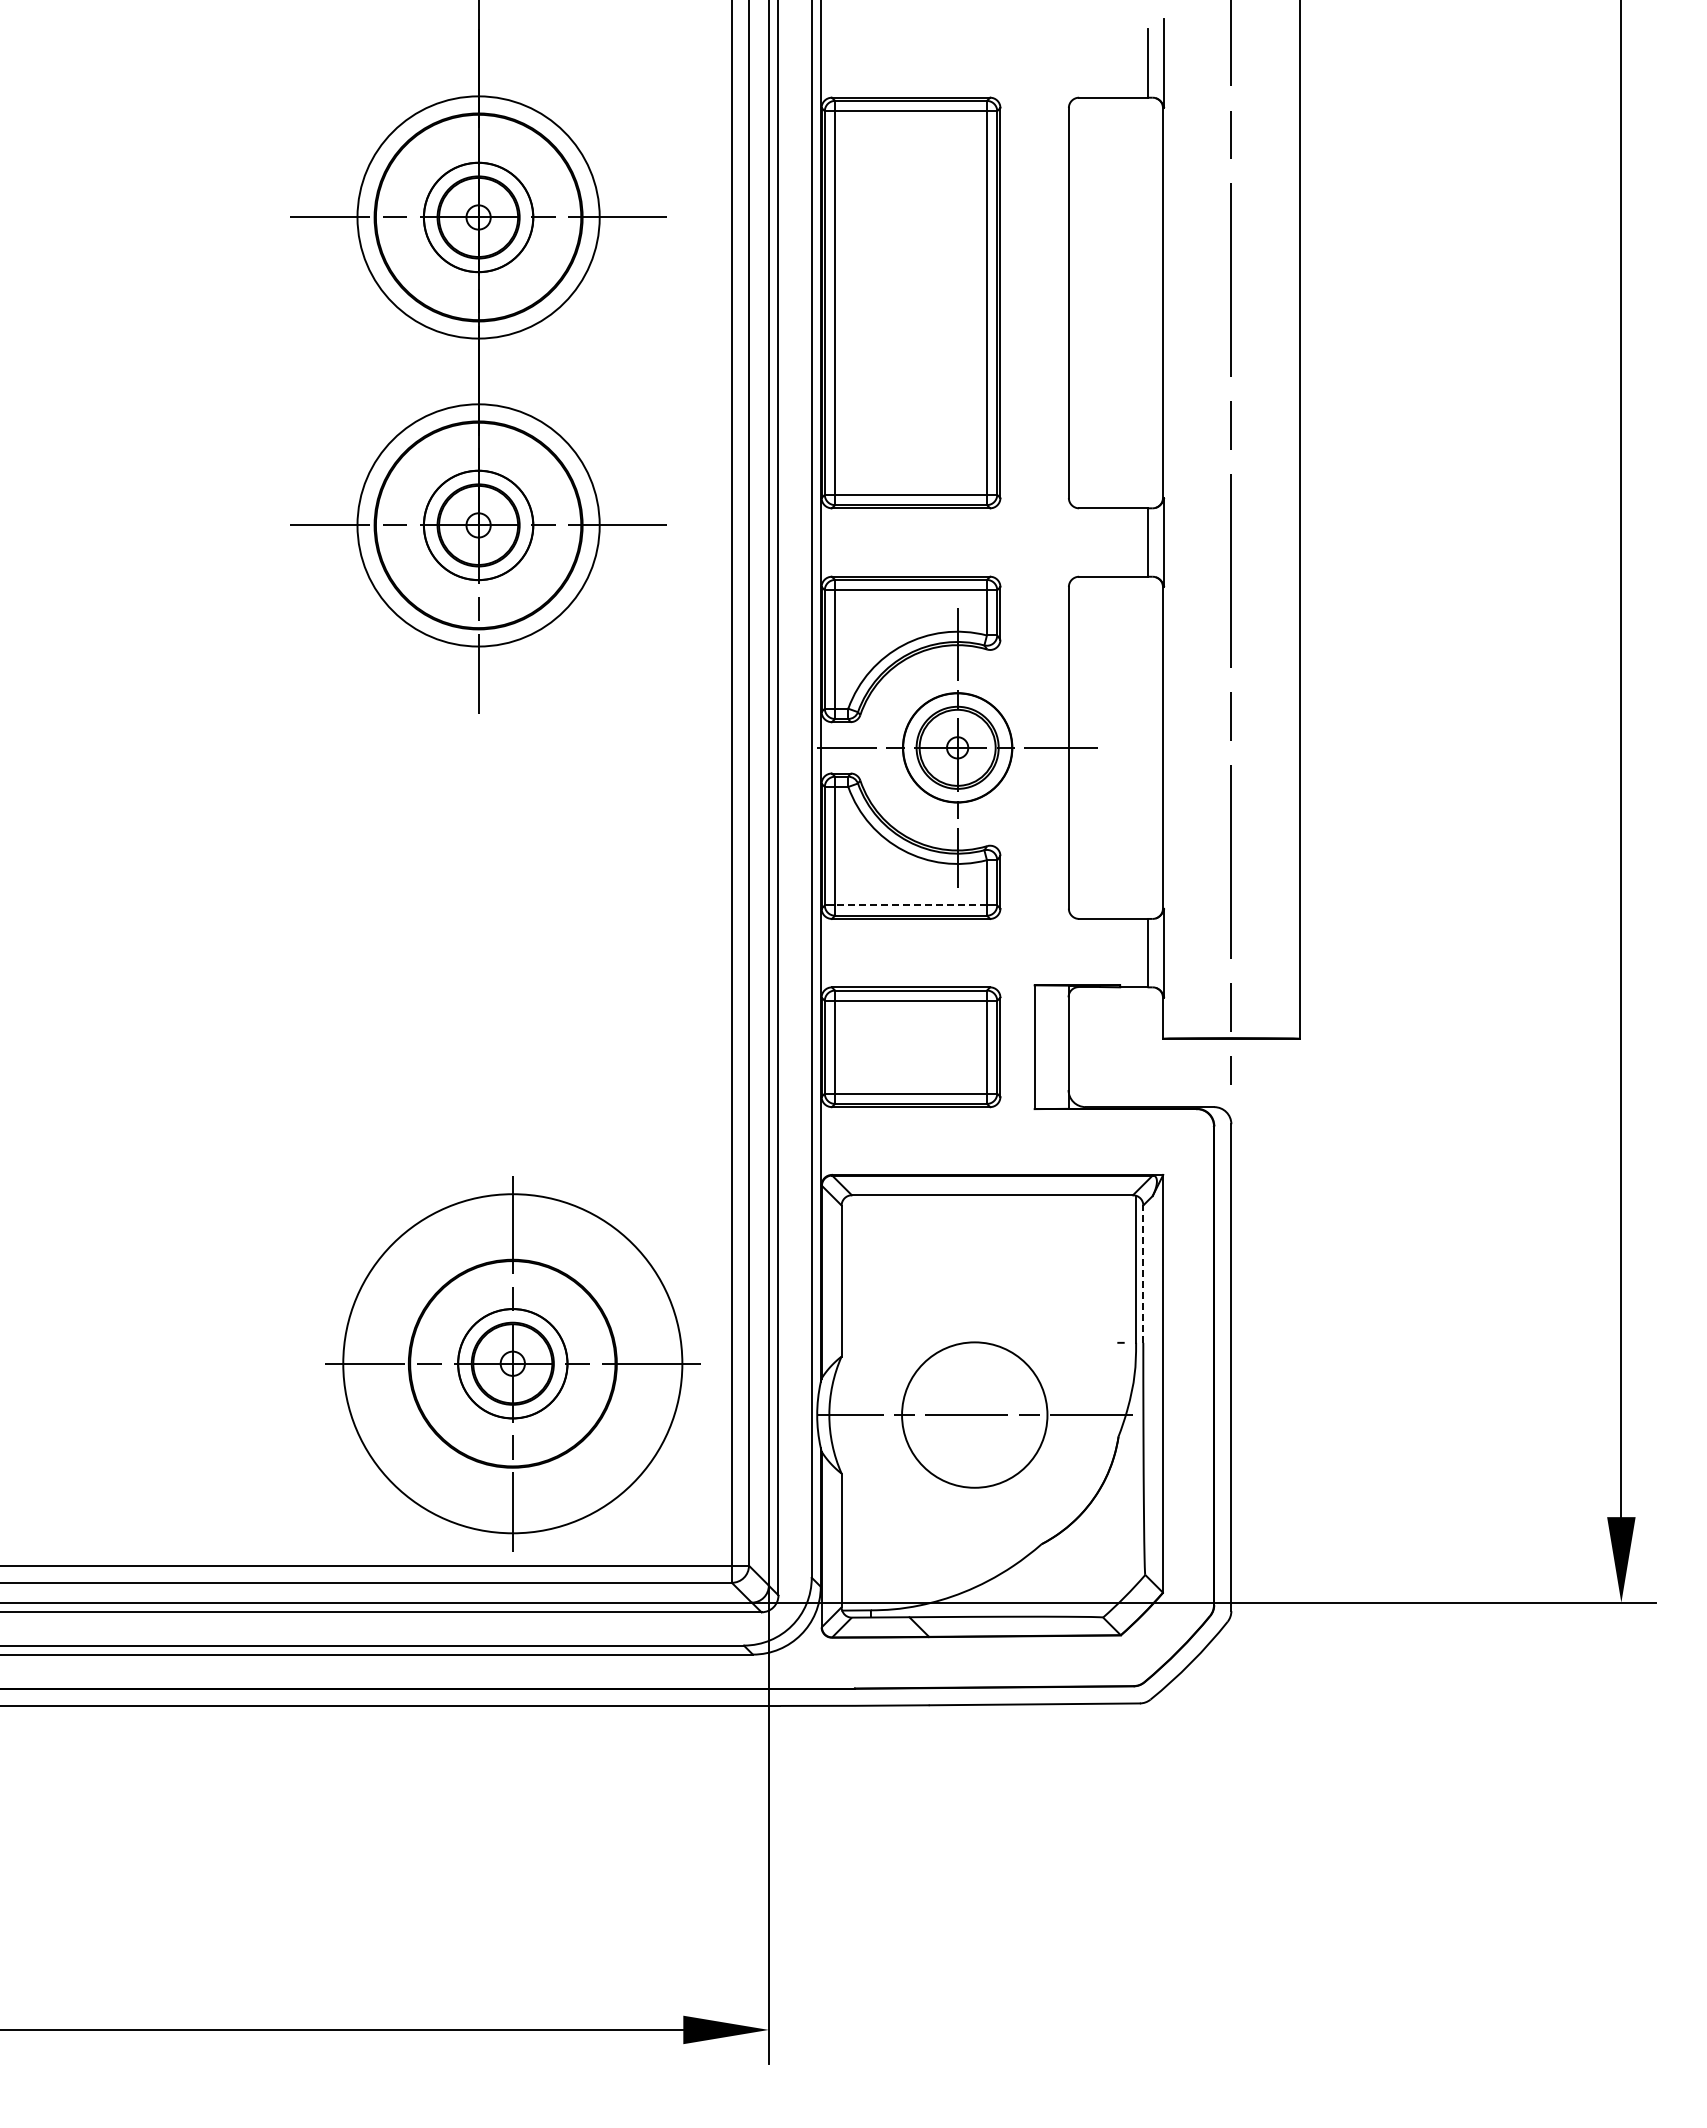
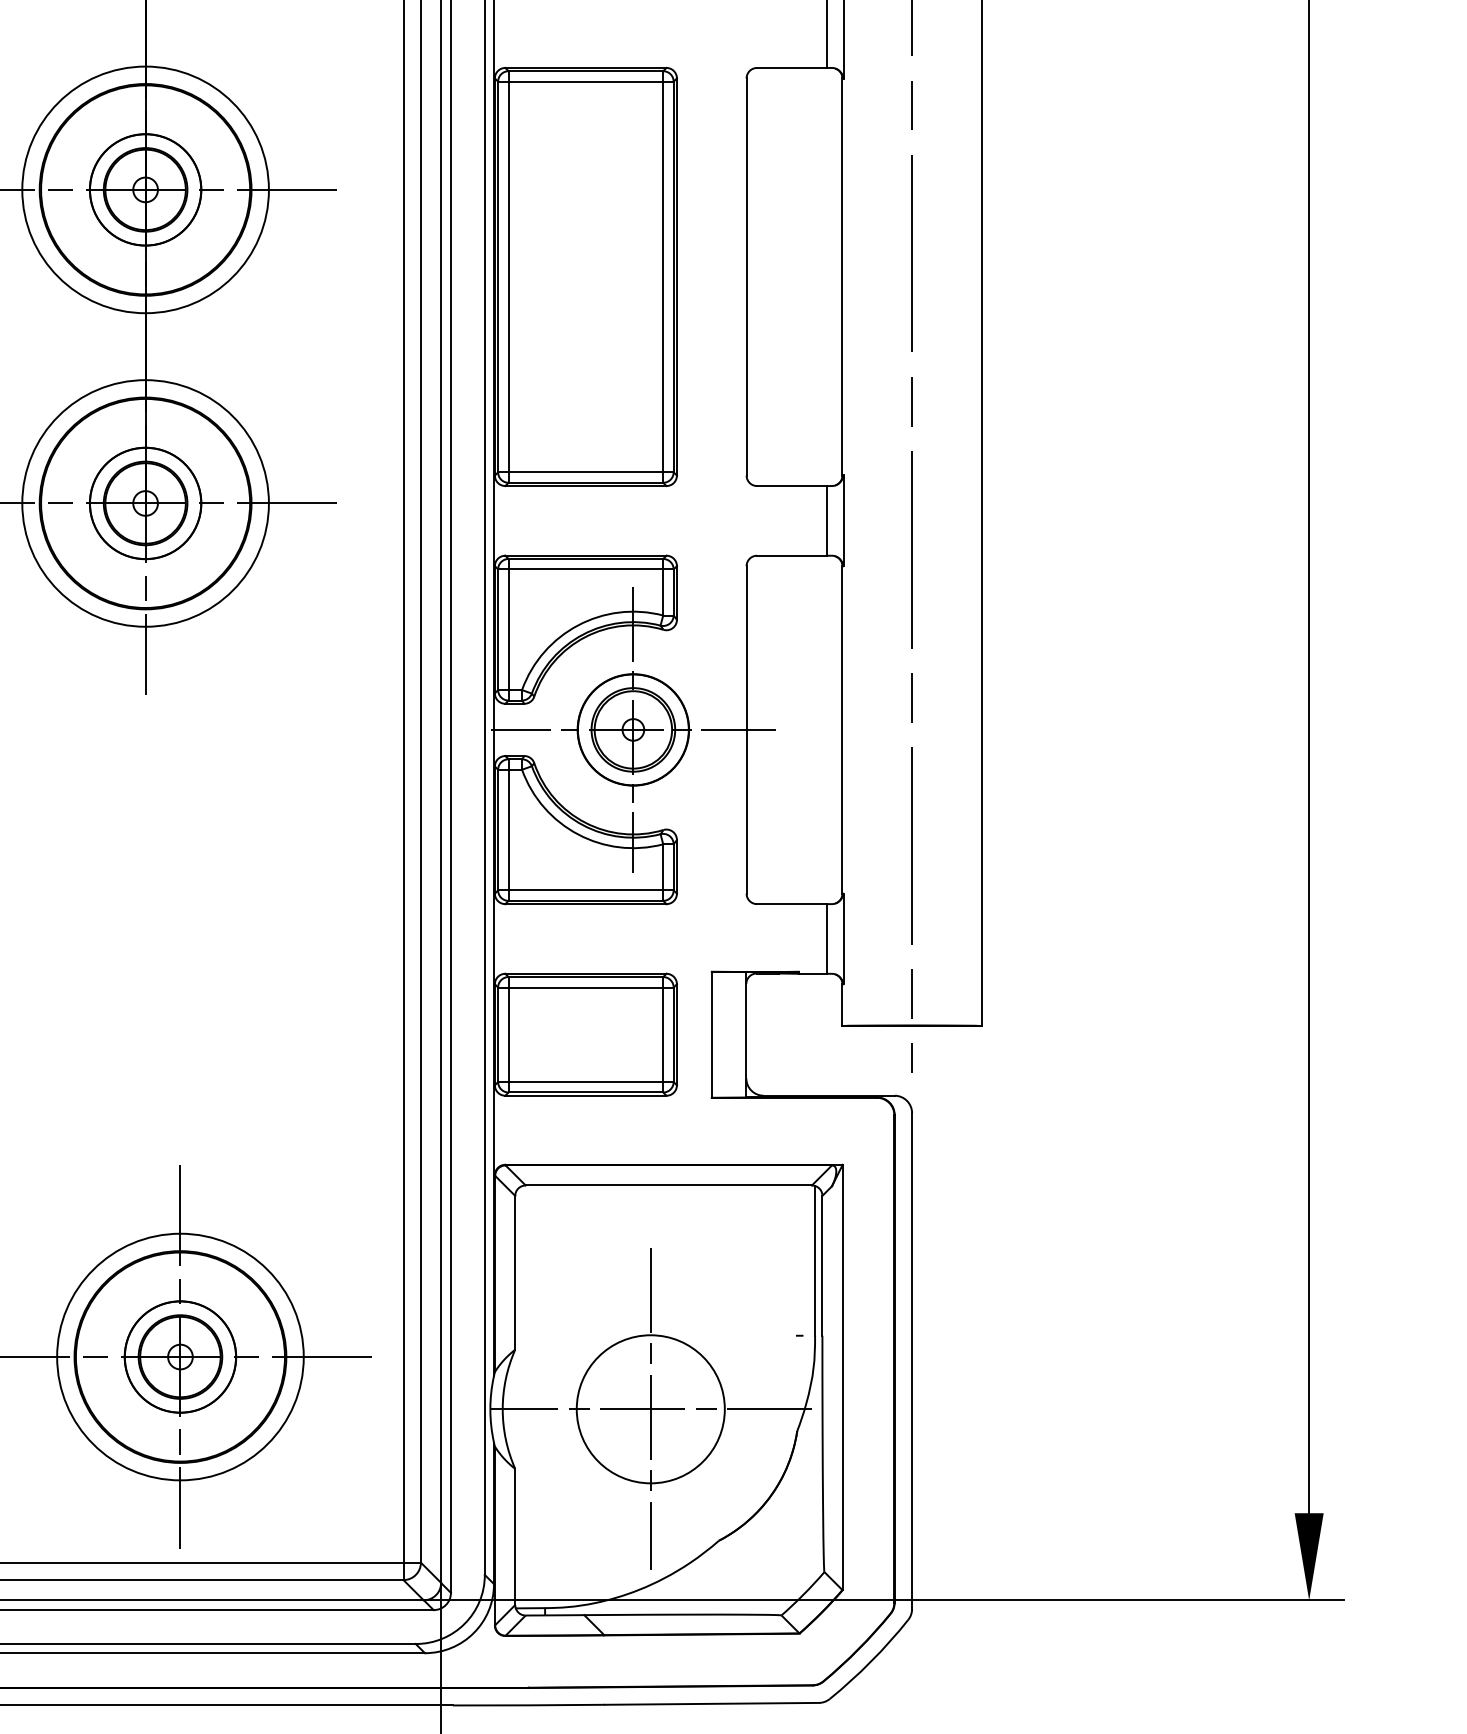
line: (911, 905) -> (586, 890), dashed -> solid
line: (1143, 1274) -> (822, 1266), dashed -> solid
circle: (512, 1363) -> (180, 1356), size x0.71
line: (974, 1414) -> (650, 1408), added

